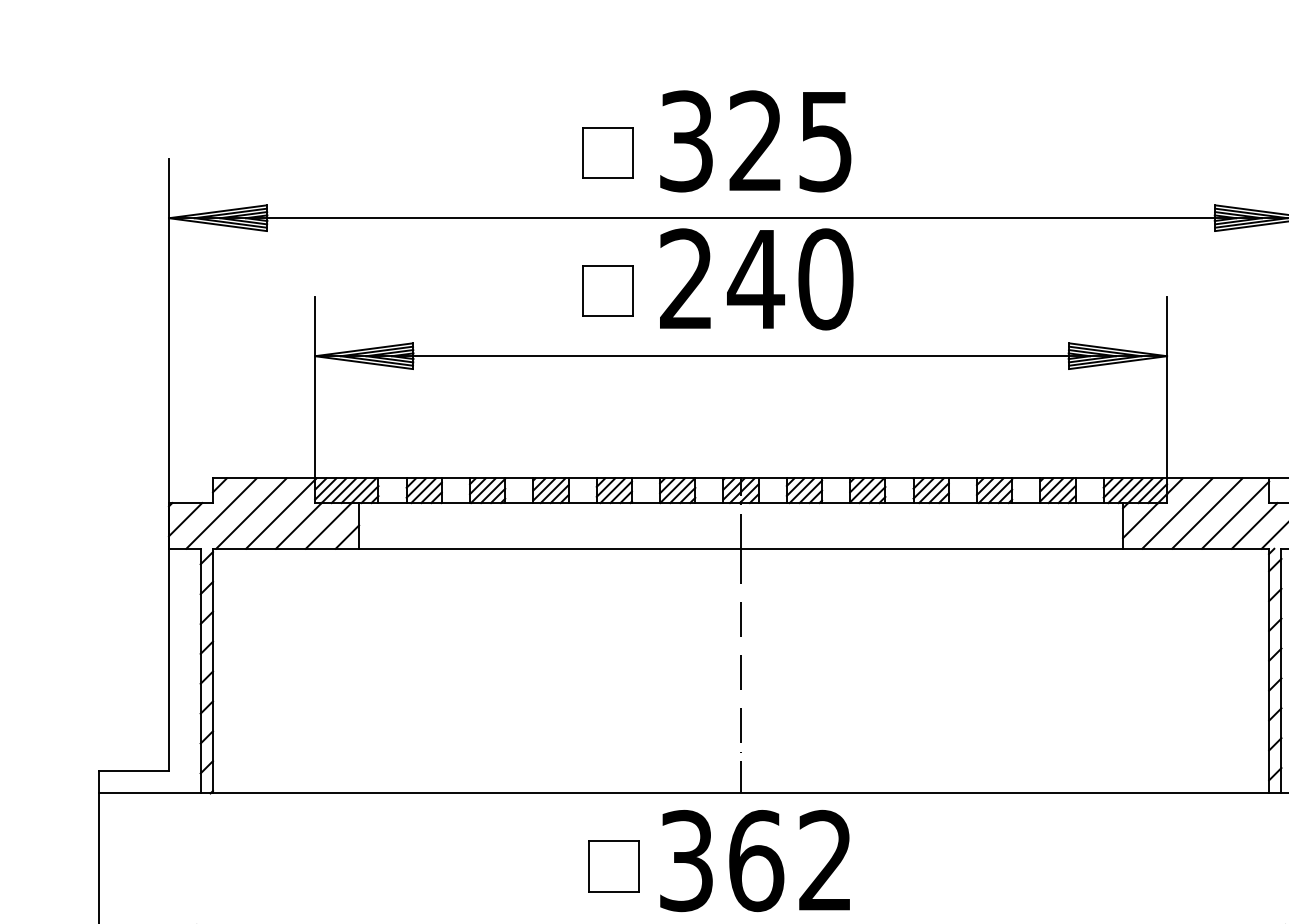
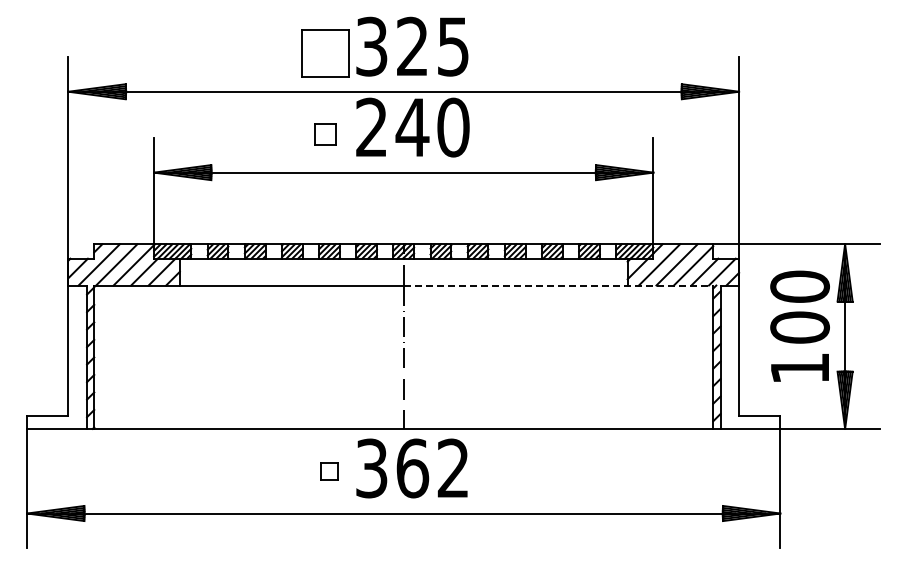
part: (607, 152) -> (325, 53), size x1.6
part: (607, 291) -> (325, 134), size x0.7
line: (1005, 548) -> (558, 285), solid -> dashed
part: (614, 866) -> (329, 471), size x0.6

